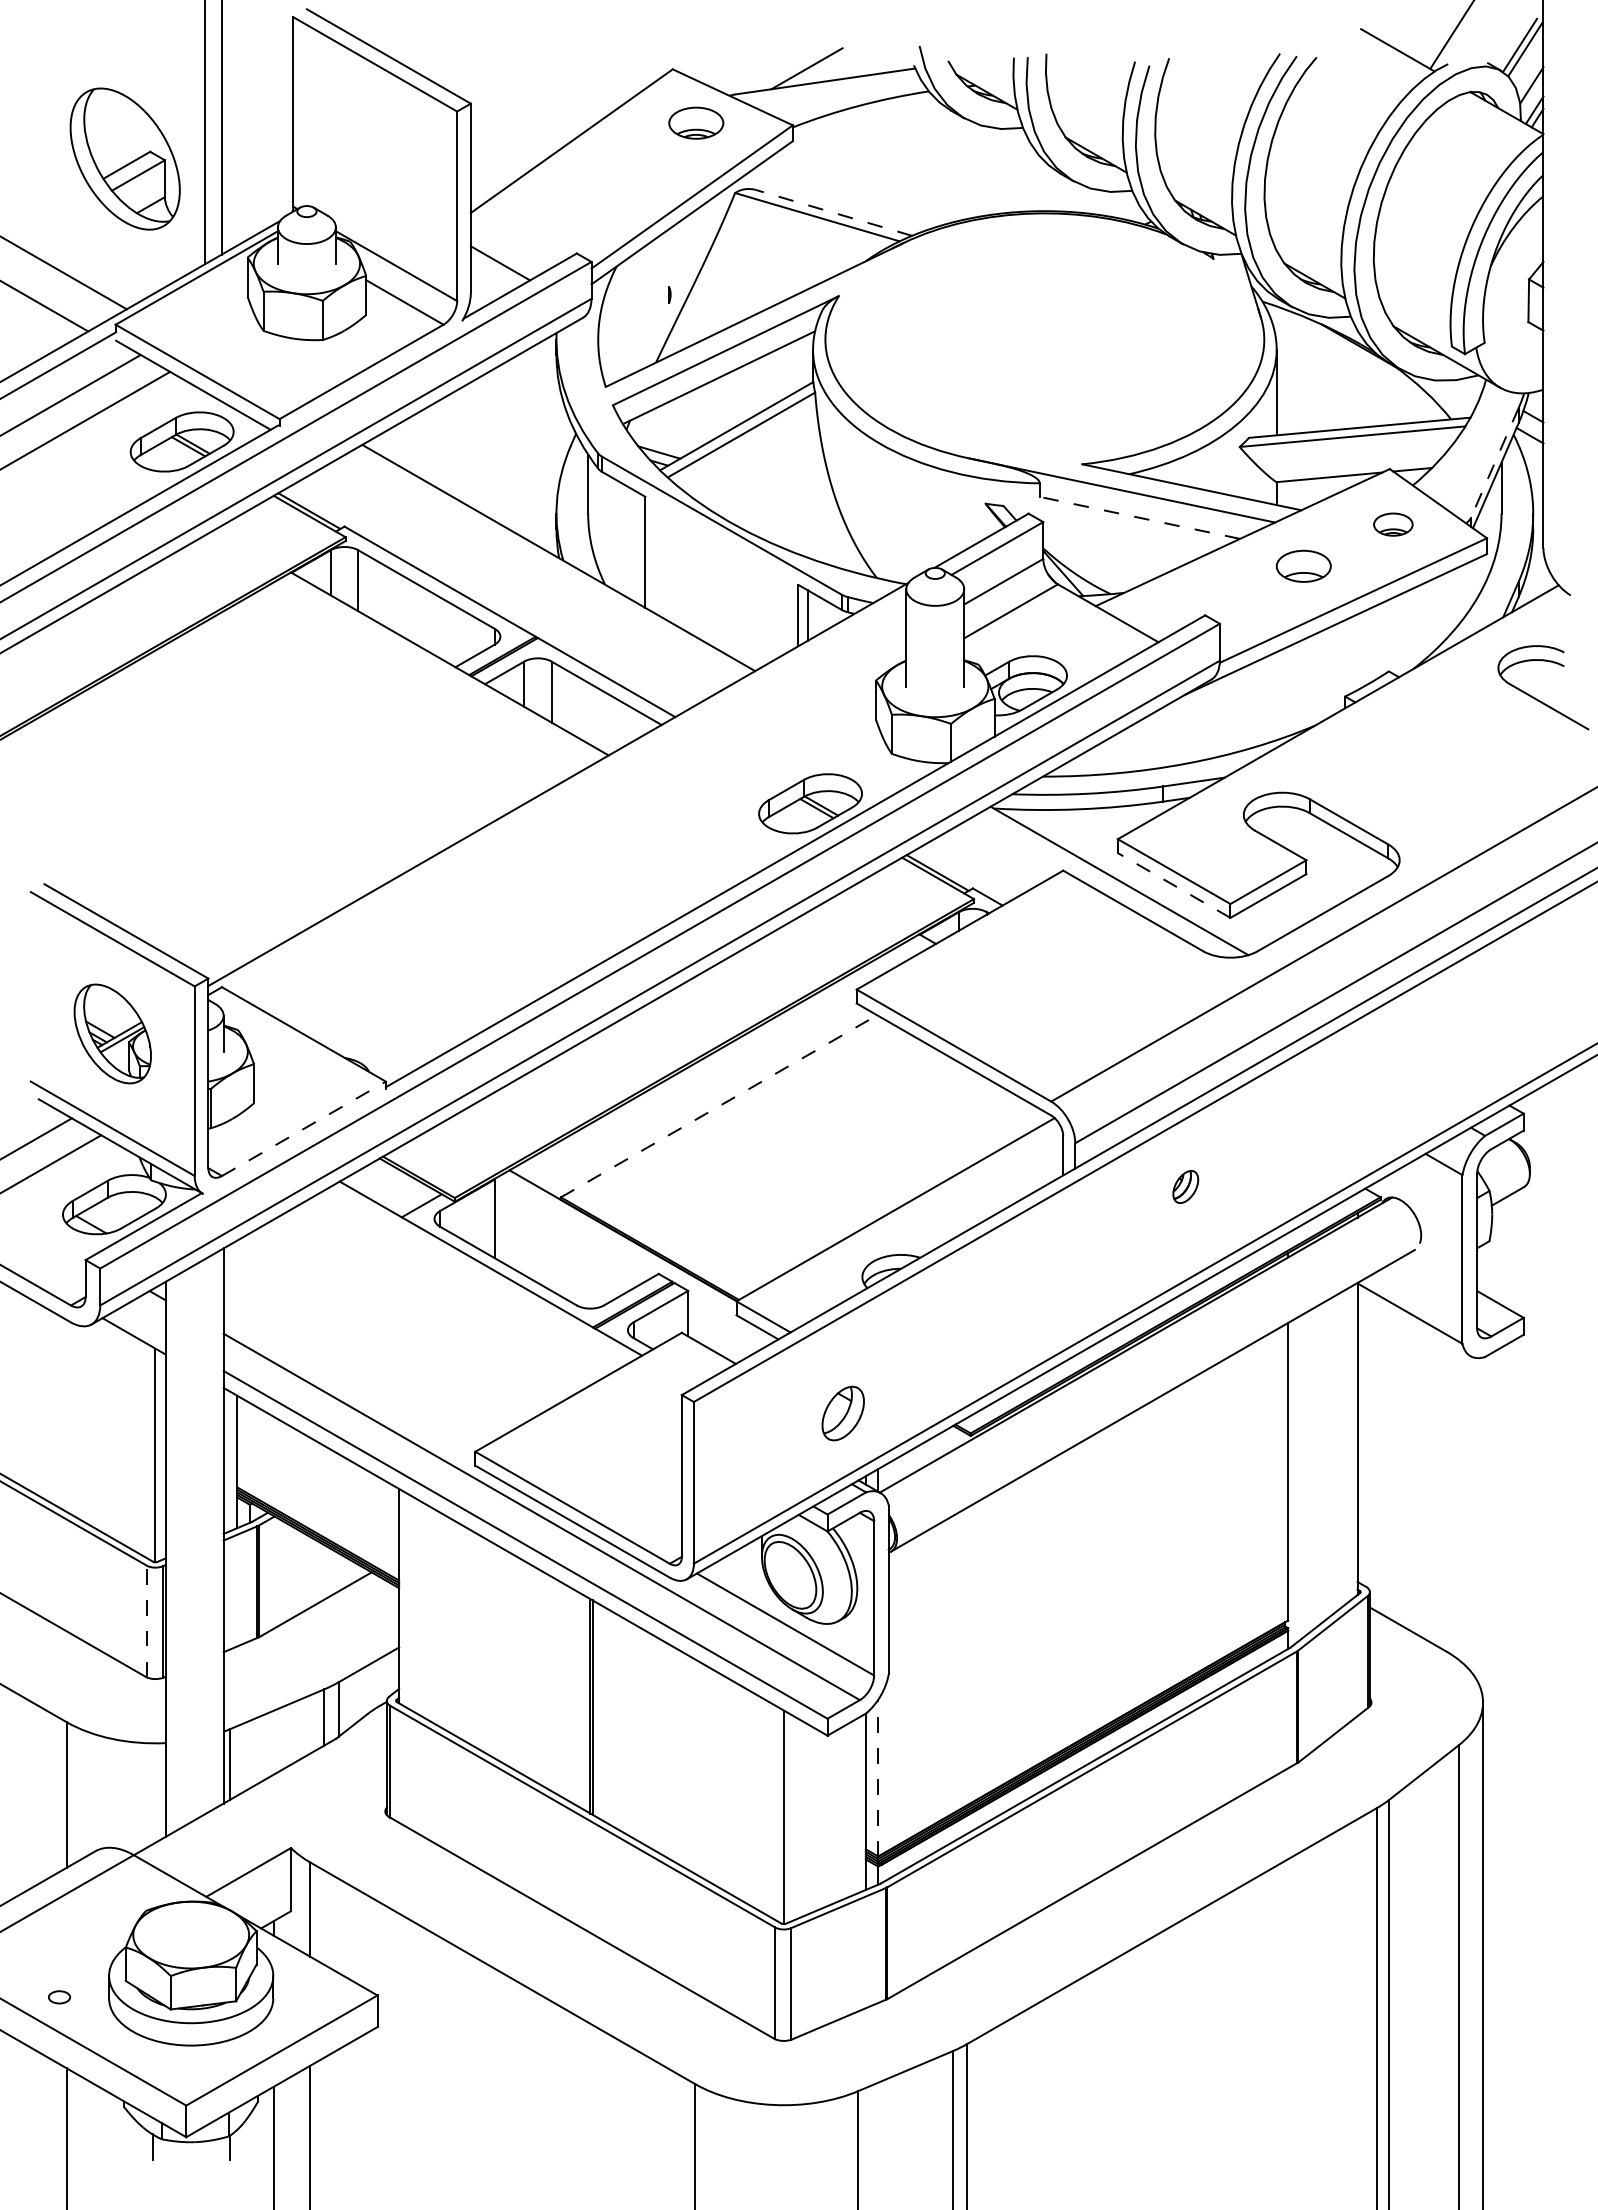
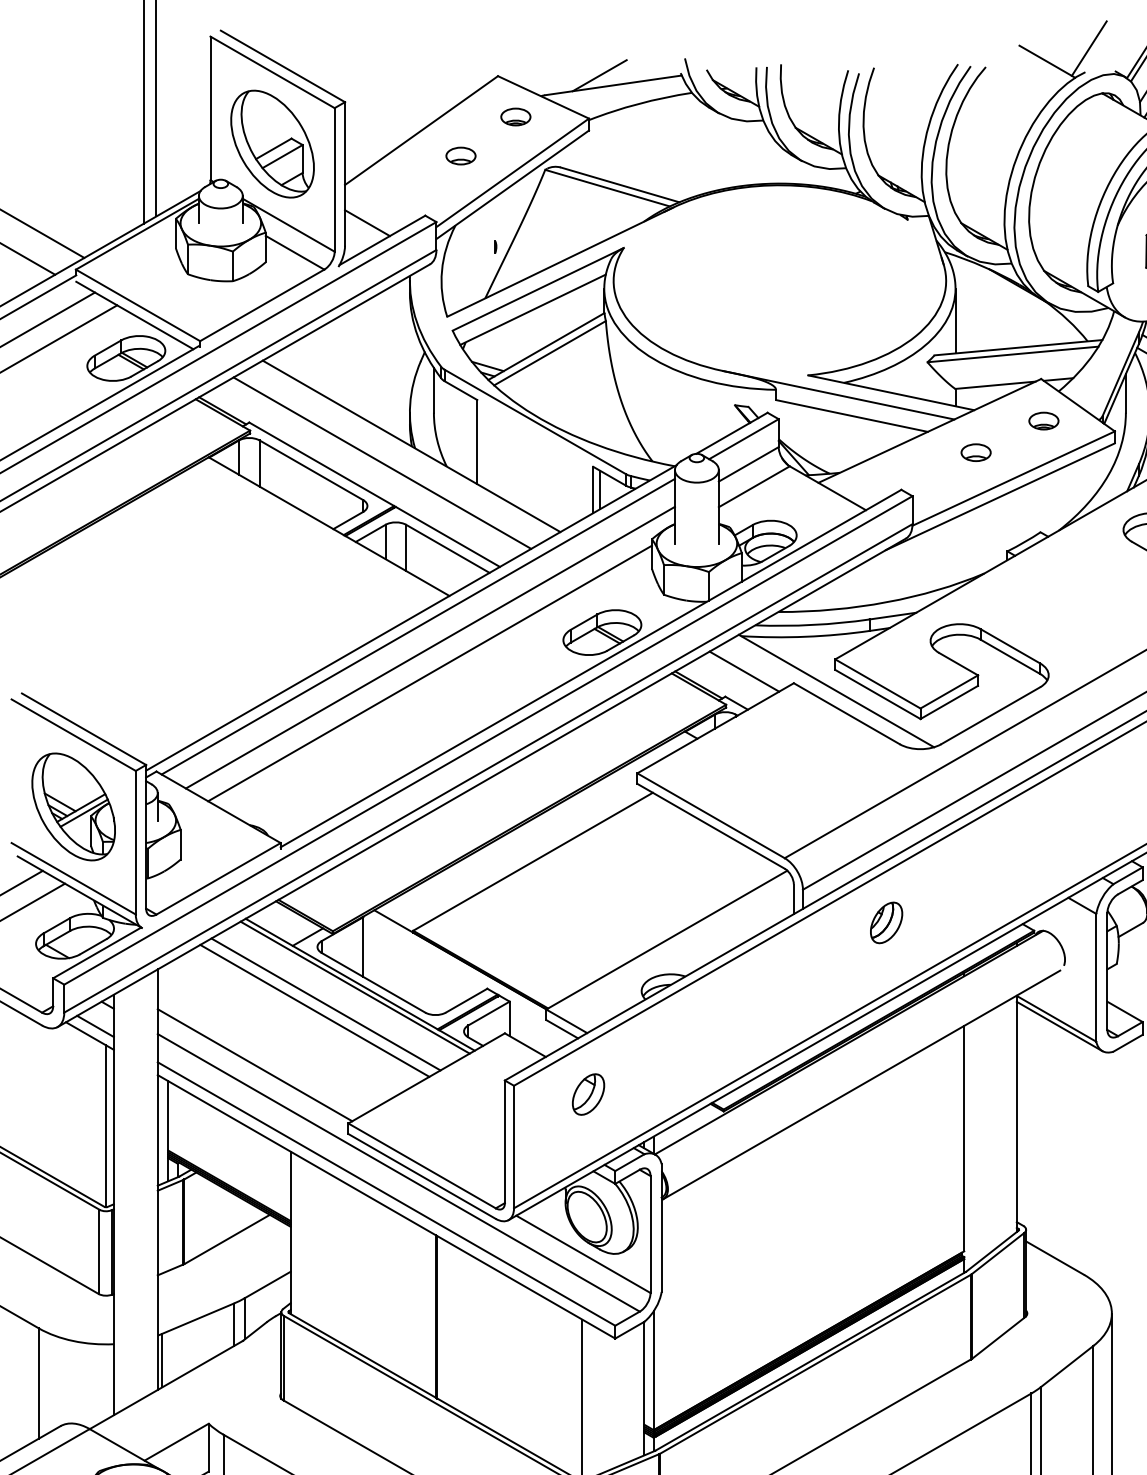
part: (696, 123) -> (515, 117), size x0.71
part: (124, 158) -> (272, 143), moved
part: (623, 174) -> (460, 155), added
line: (833, 212) -> (619, 184), dashed -> solid
line: (1494, 463) -> (1120, 374), dashed -> solid
line: (1139, 517) -> (851, 415), dashed -> solid
part: (1303, 566) -> (975, 452), size x0.71
line: (519, 580) -> (381, 463), added
line: (567, 795) -> (418, 626), added
line: (583, 823) -> (430, 647), added
line: (997, 854) -> (744, 670), added
line: (583, 857) -> (430, 673), added
line: (1174, 885) -> (878, 694), dashed -> solid
part: (112, 1033) -> (73, 806), size x1.43
line: (719, 1106) -> (533, 861), dashed -> solid
line: (303, 1128) -> (218, 878), dashed -> solid
part: (1185, 1186) -> (886, 922), size x1.67
line: (484, 1272) -> (355, 987), added
line: (445, 1294) -> (325, 1004), added
line: (430, 1303) -> (314, 1011), added
line: (141, 1323) -> (95, 1026), added
line: (1413, 1323) -> (1059, 1026), added
line: (351, 1374) -> (254, 1064), added
part: (842, 1413) -> (587, 1094), moved
line: (146, 1621) -> (99, 1252), dashed -> solid
line: (878, 1777) -> (653, 1370), dashed -> solid

